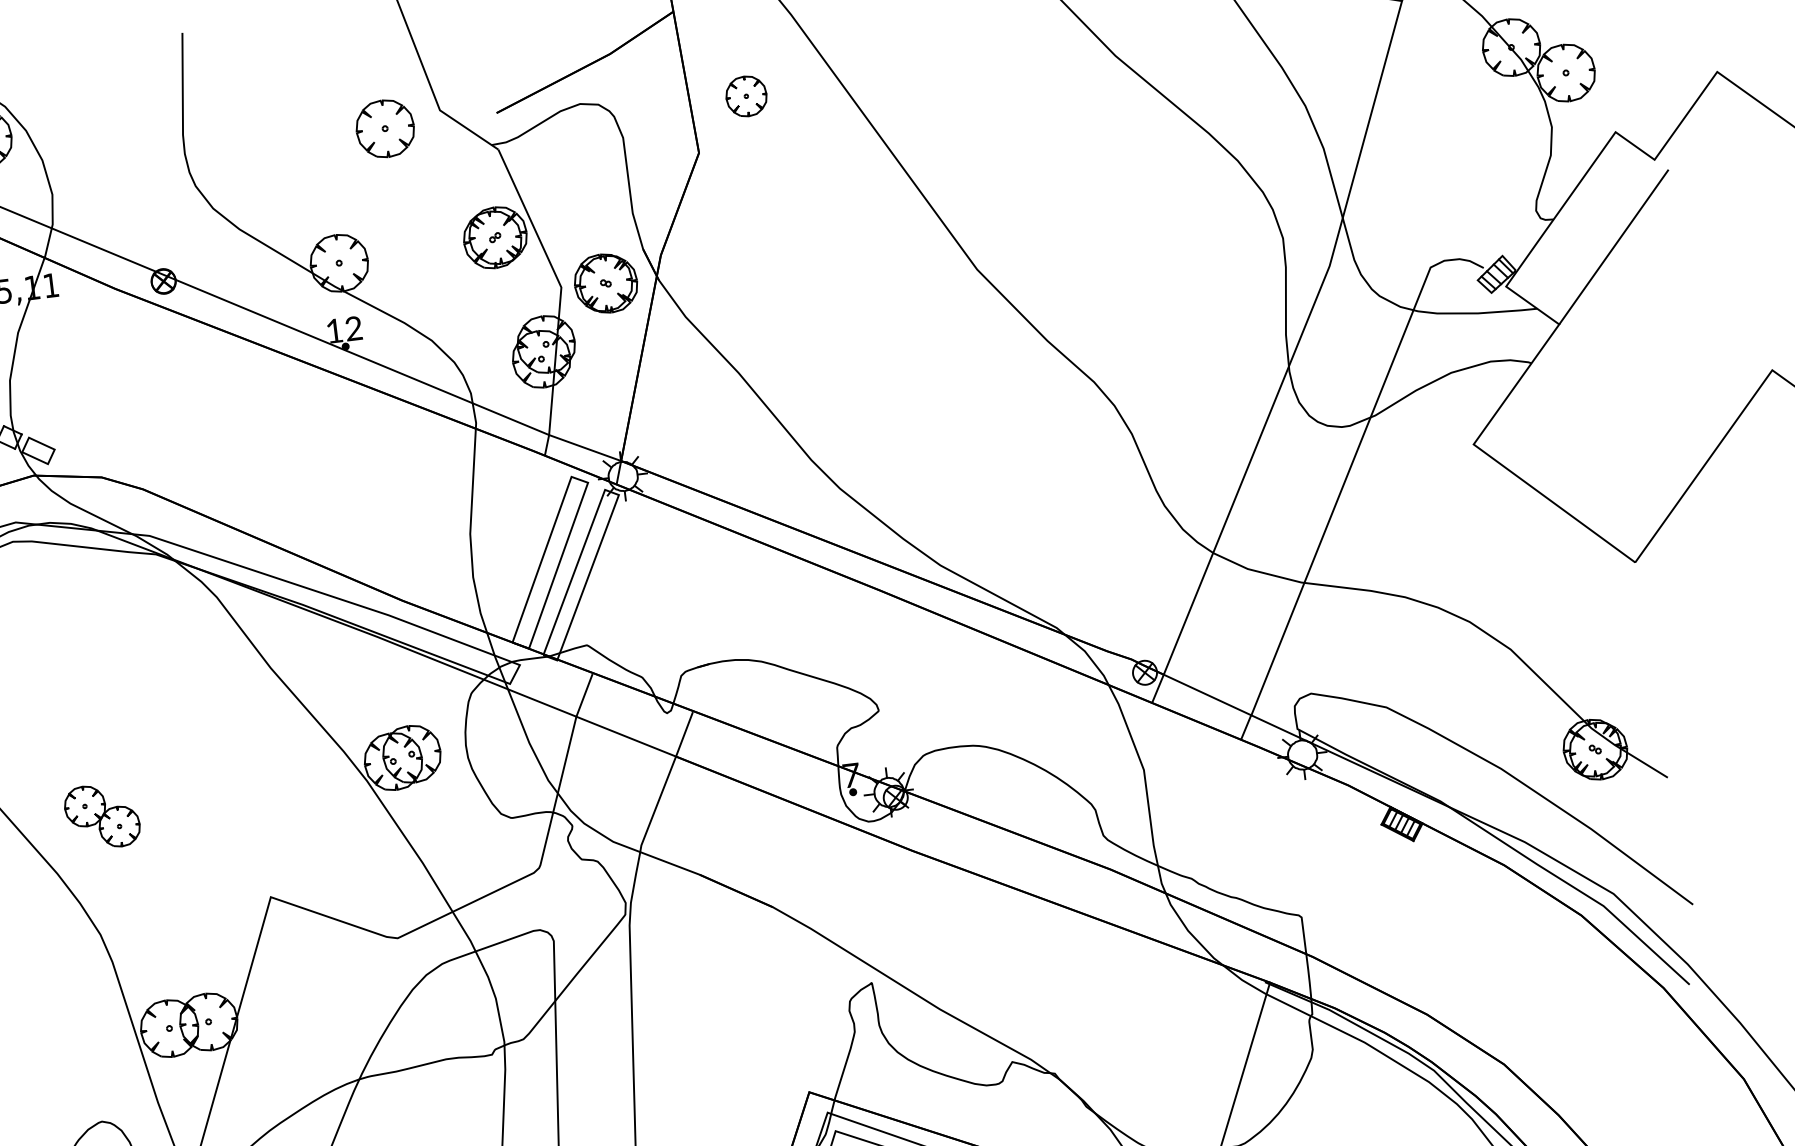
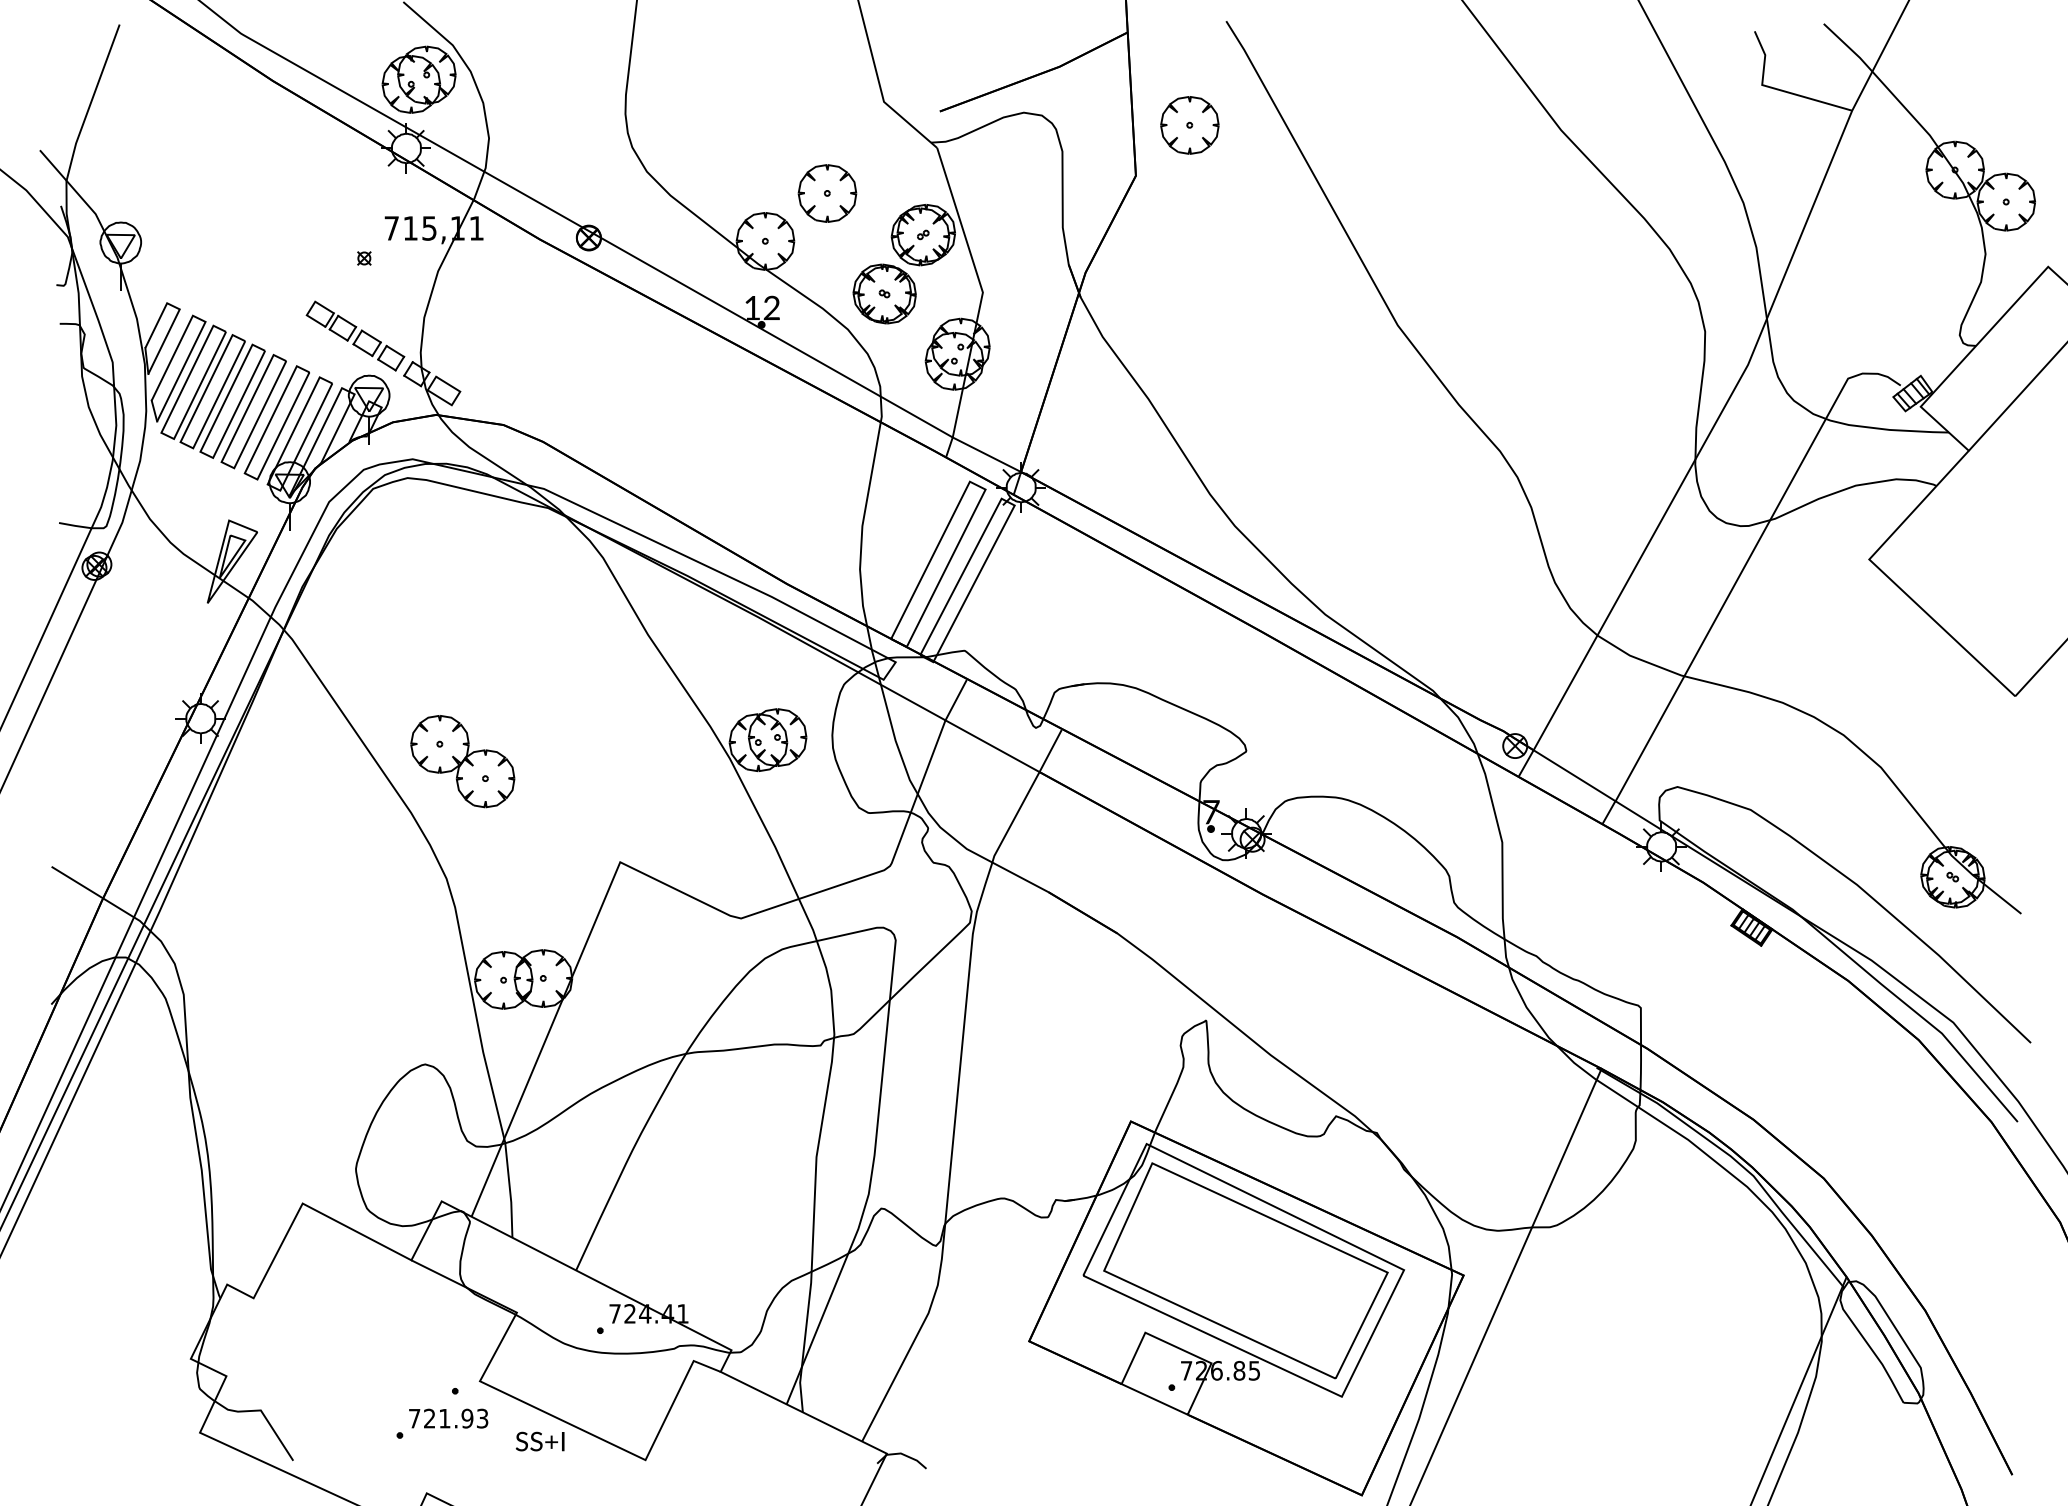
part: (746, 96) -> (1189, 125), size x1.43
part: (385, 128) -> (827, 193), moved
part: (605, 283) -> (884, 293), moved
part: (102, 816) -> (462, 761), size x1.43

